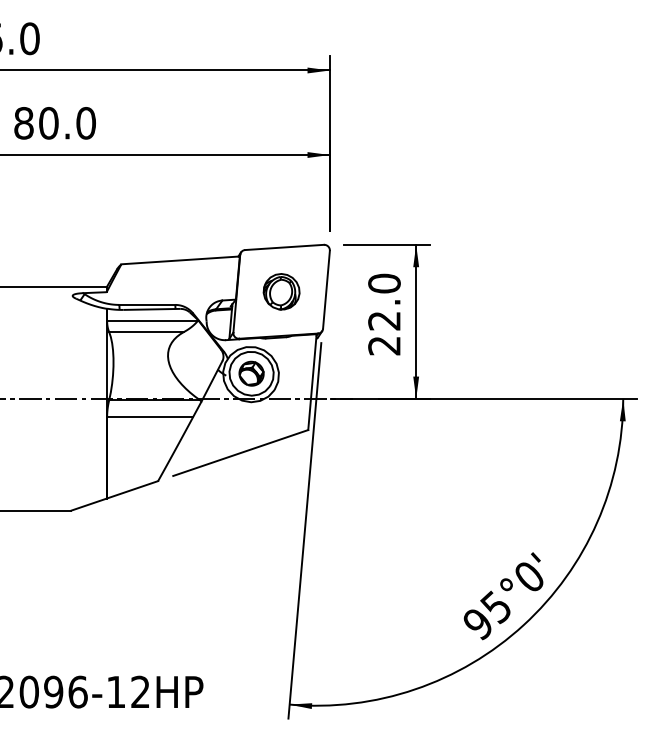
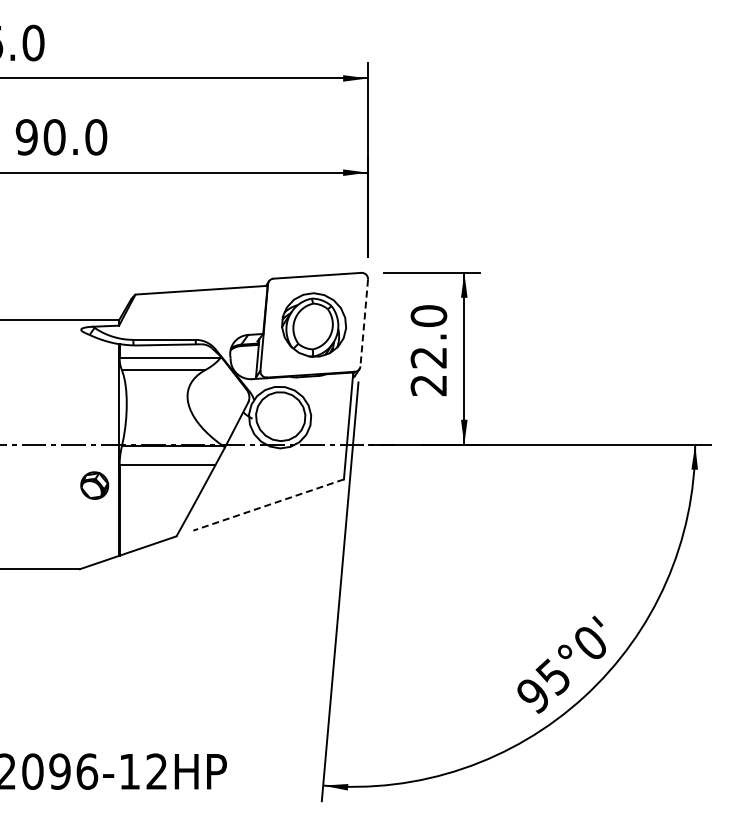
text: (23, 123) -> (26, 137), 80.0 -> 90.0
line: (326, 290) -> (364, 323), solid -> dashed
part: (281, 292) -> (314, 325), size x1.6
part: (251, 373) -> (94, 485), moved
line: (240, 453) -> (268, 505), solid -> dashed

